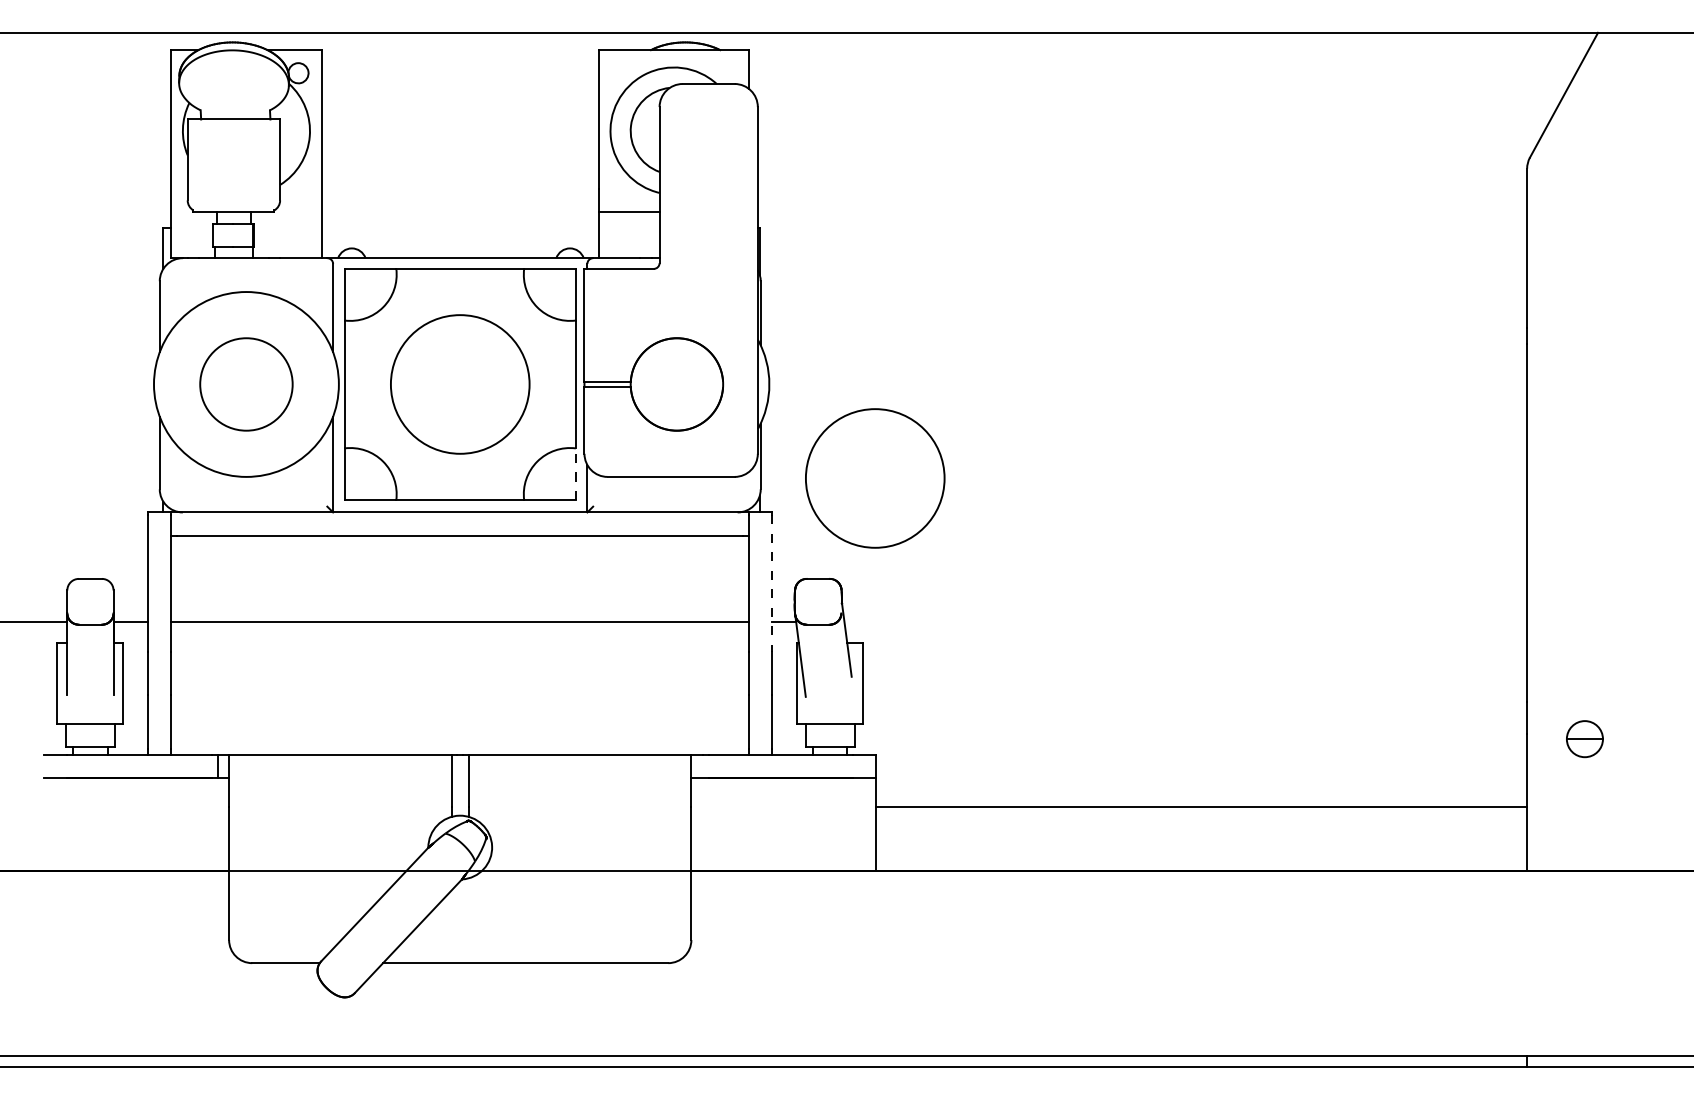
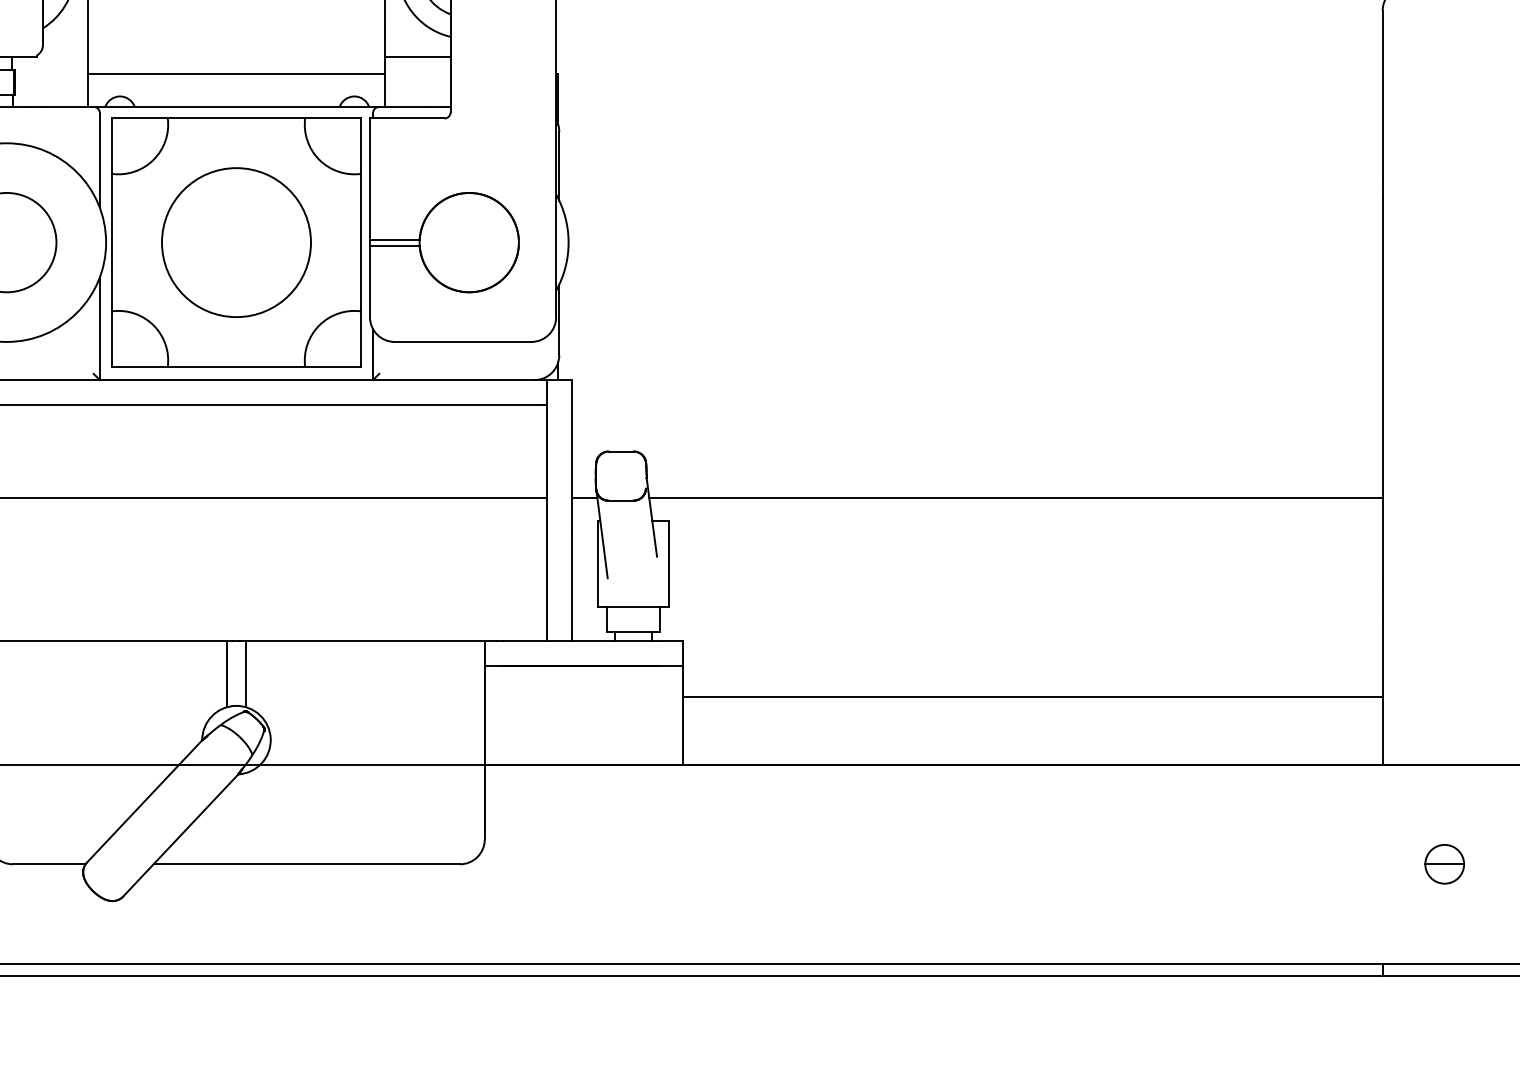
line: (459, 227) -> (235, 73), added
line: (575, 474) -> (360, 339), dashed -> solid
circle: (875, 478) -> (682, 343), removed
line: (772, 583) -> (571, 456), dashed -> solid
line: (1185, 622) -> (1015, 498), added
part: (1584, 739) -> (1444, 864), moved

